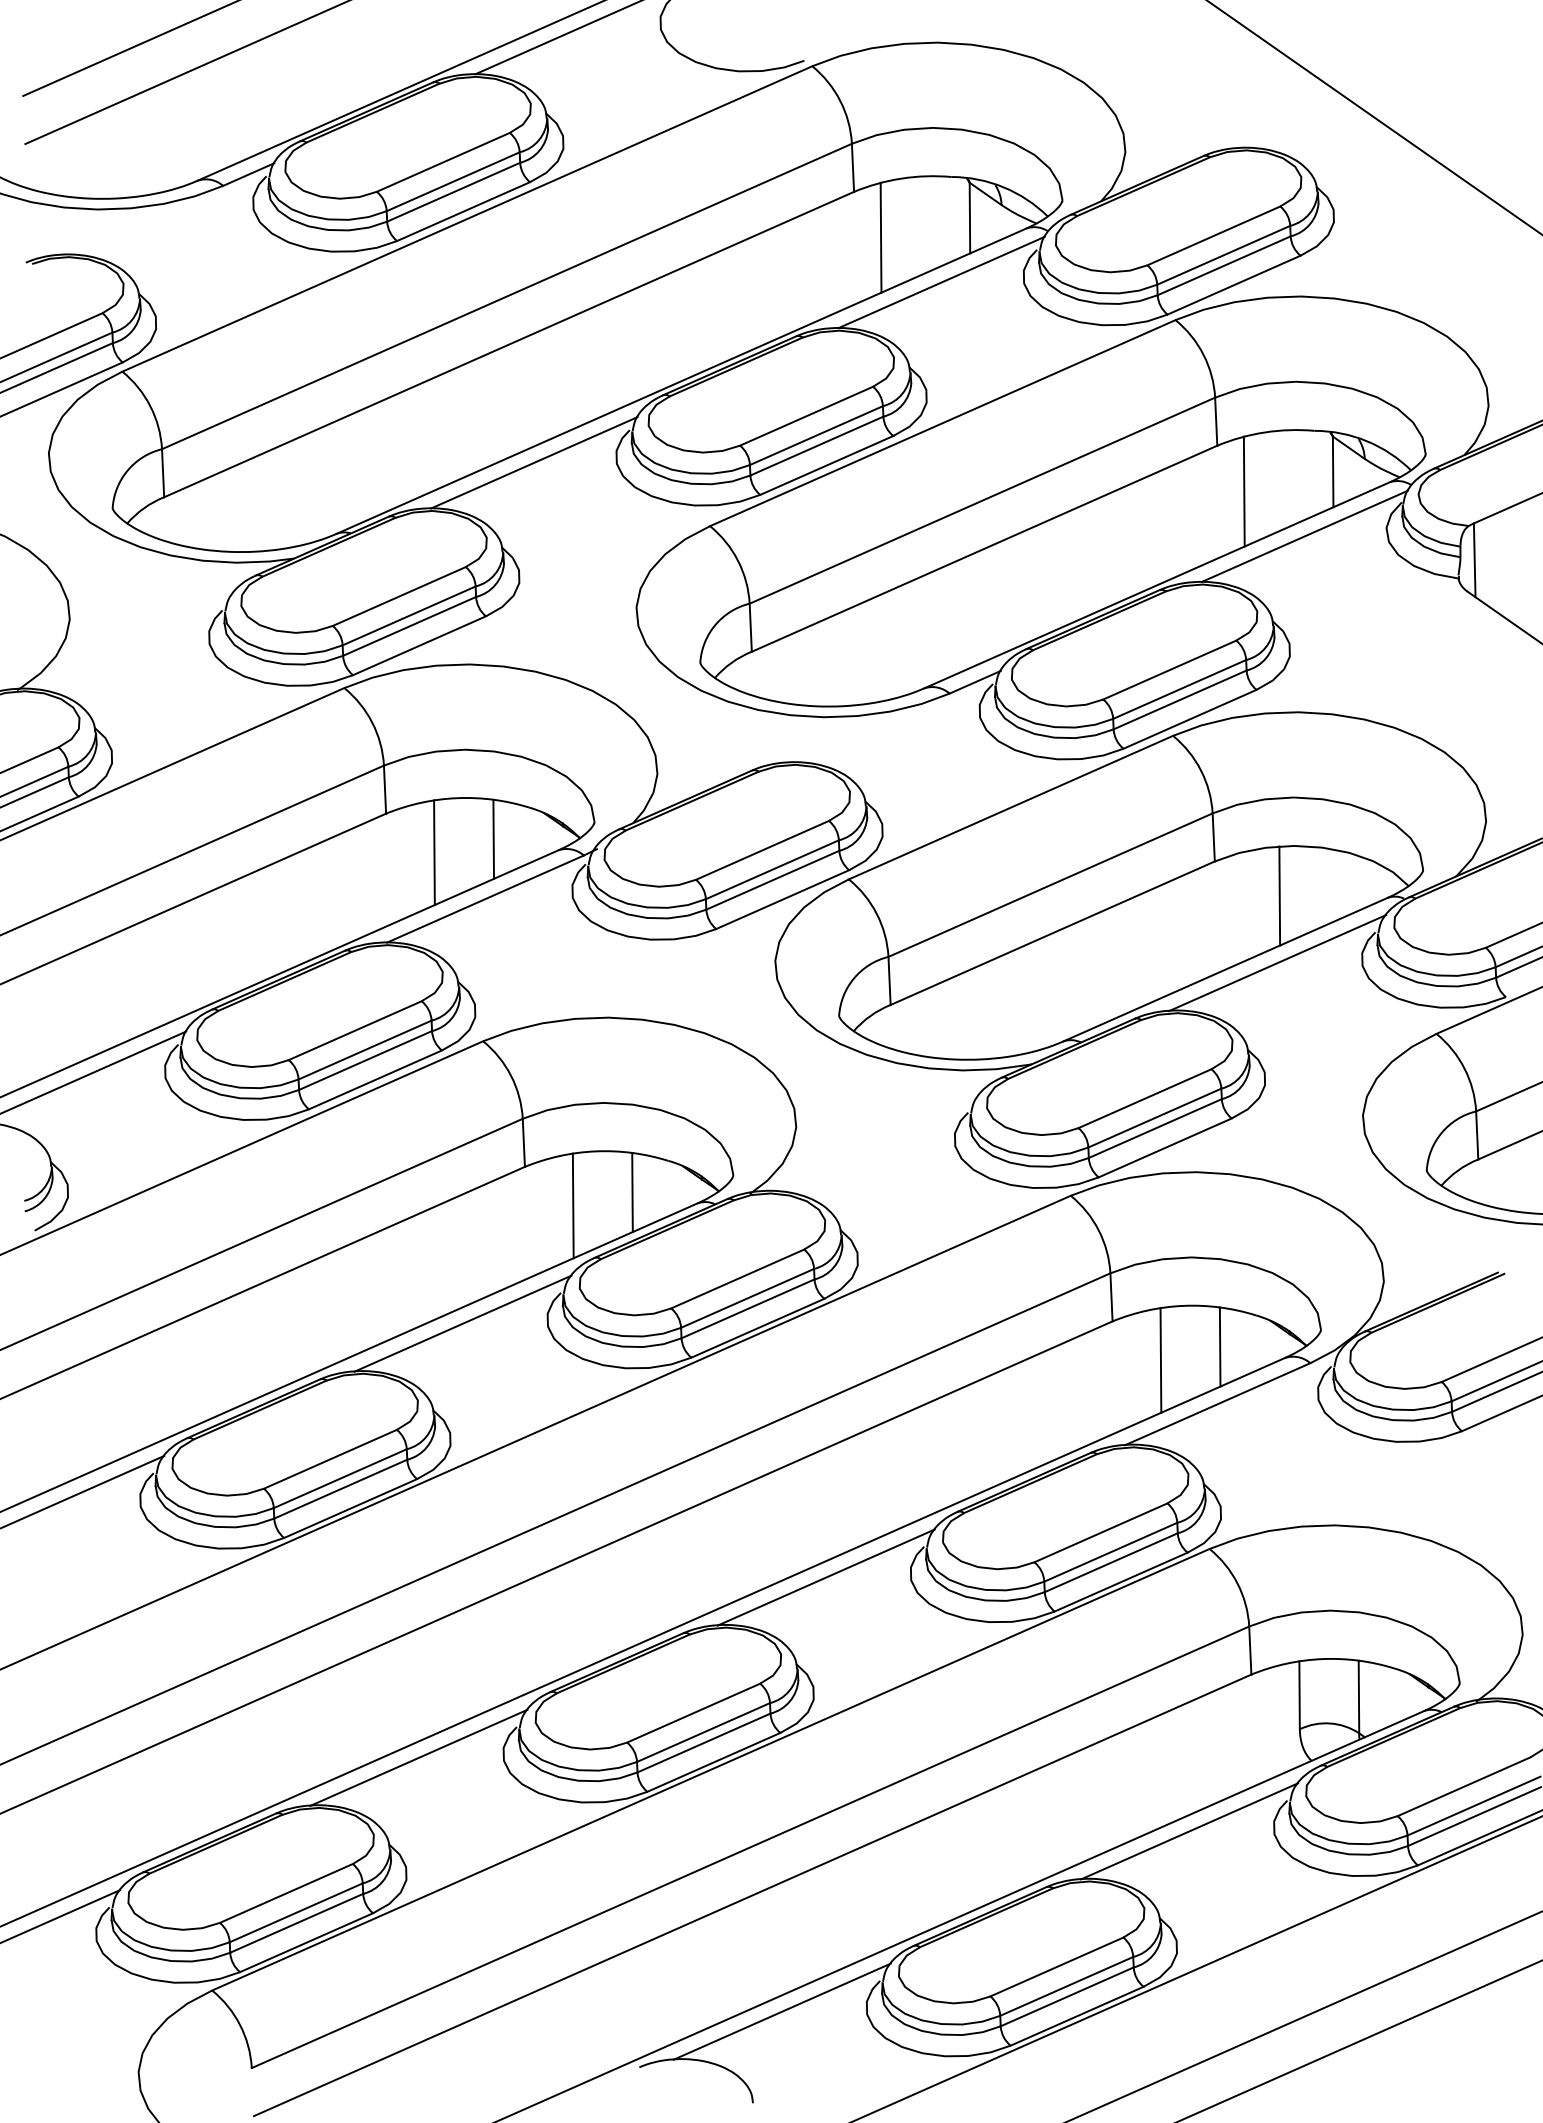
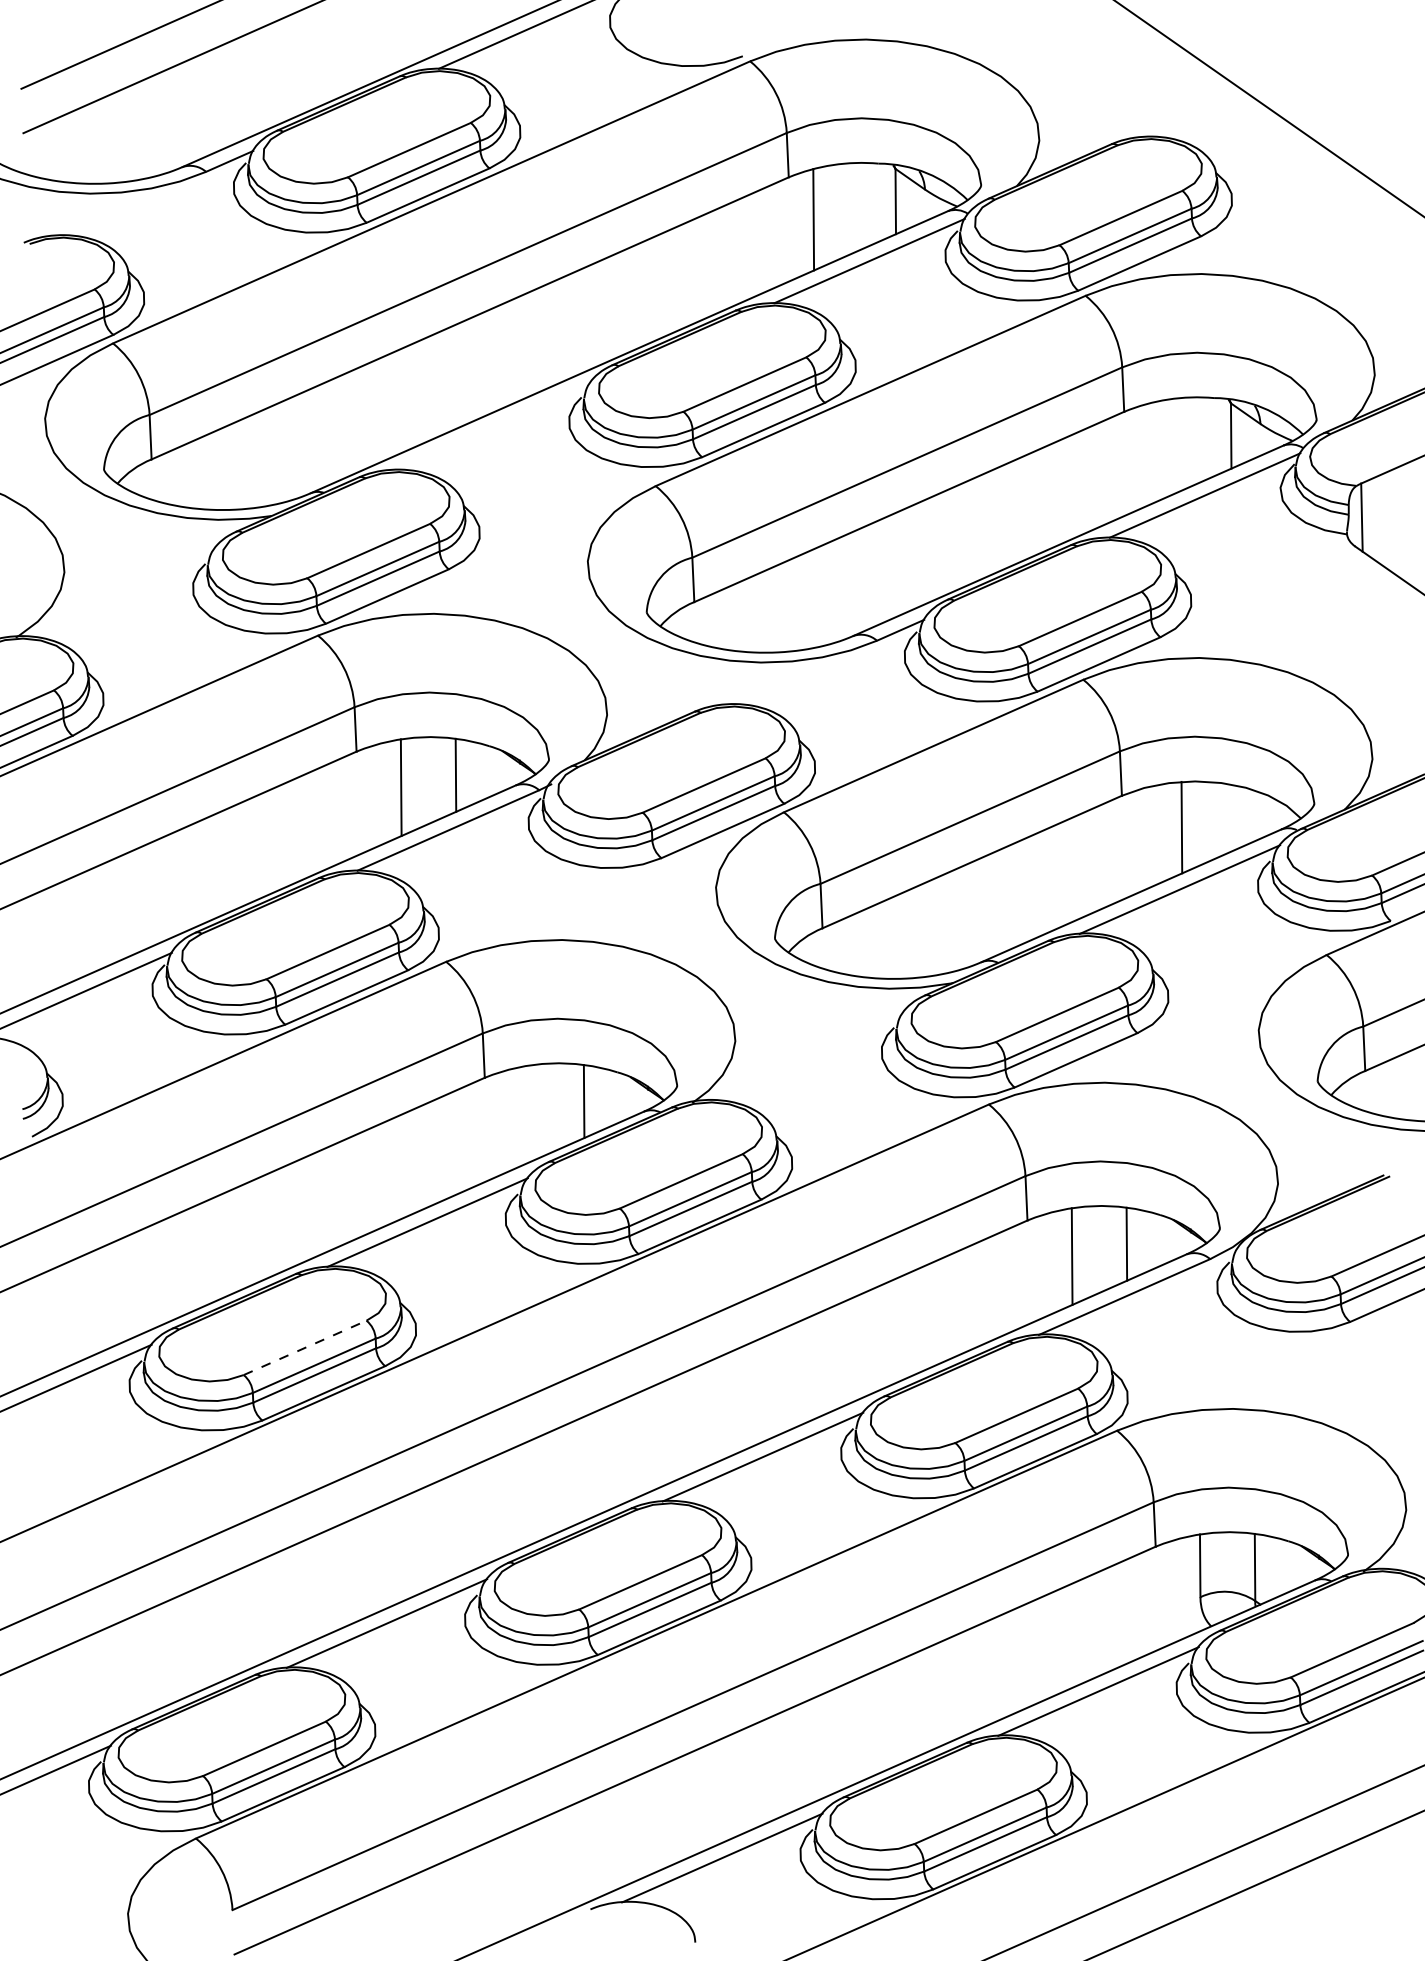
line: (534, 462) -> (493, 427), removed
line: (1243, 490) -> (1148, 453), removed
line: (573, 1205) -> (529, 1113), removed
line: (330, 1458) -> (305, 1347), solid -> dashed

